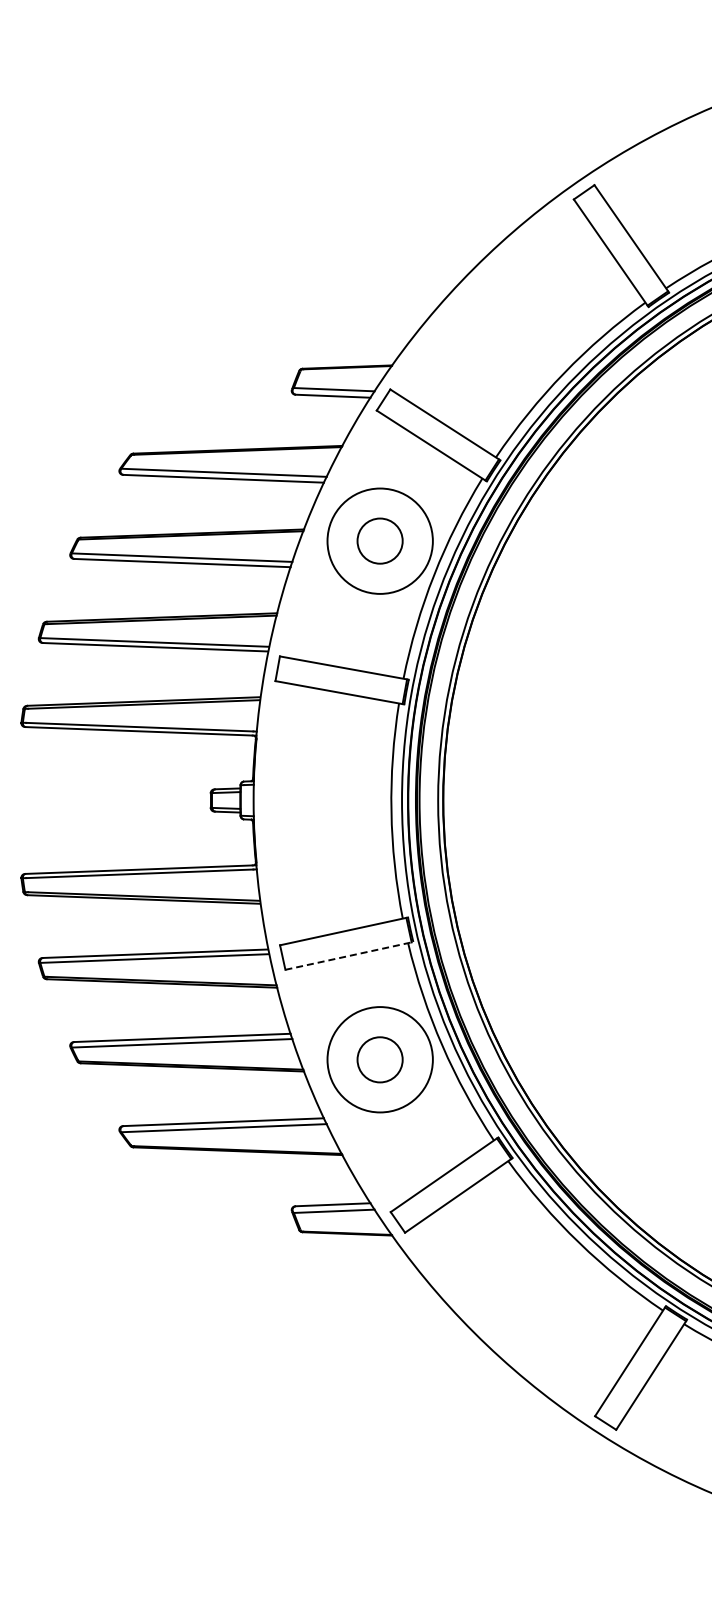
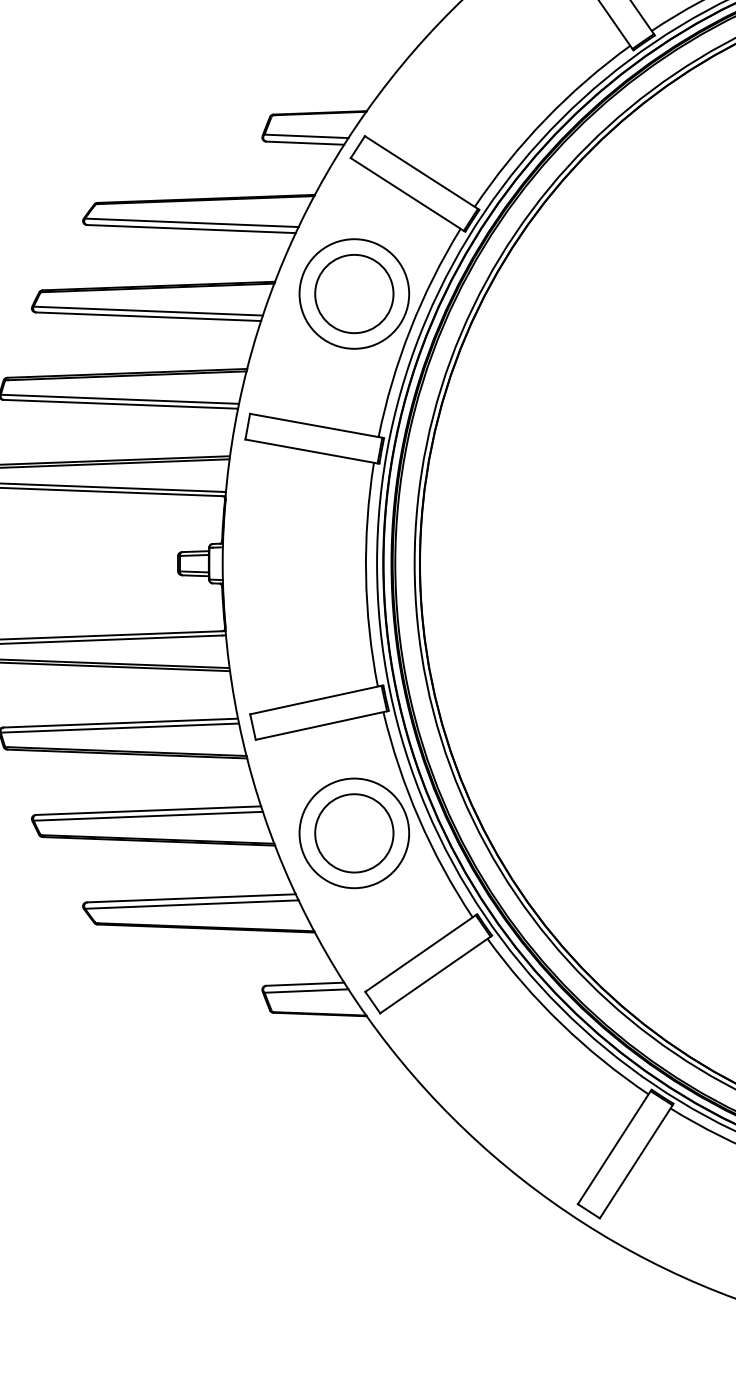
circle: (379, 540) -> (353, 293), size x1.67
line: (349, 955) -> (322, 724), dashed -> solid
circle: (379, 1059) -> (353, 833), size x1.67

